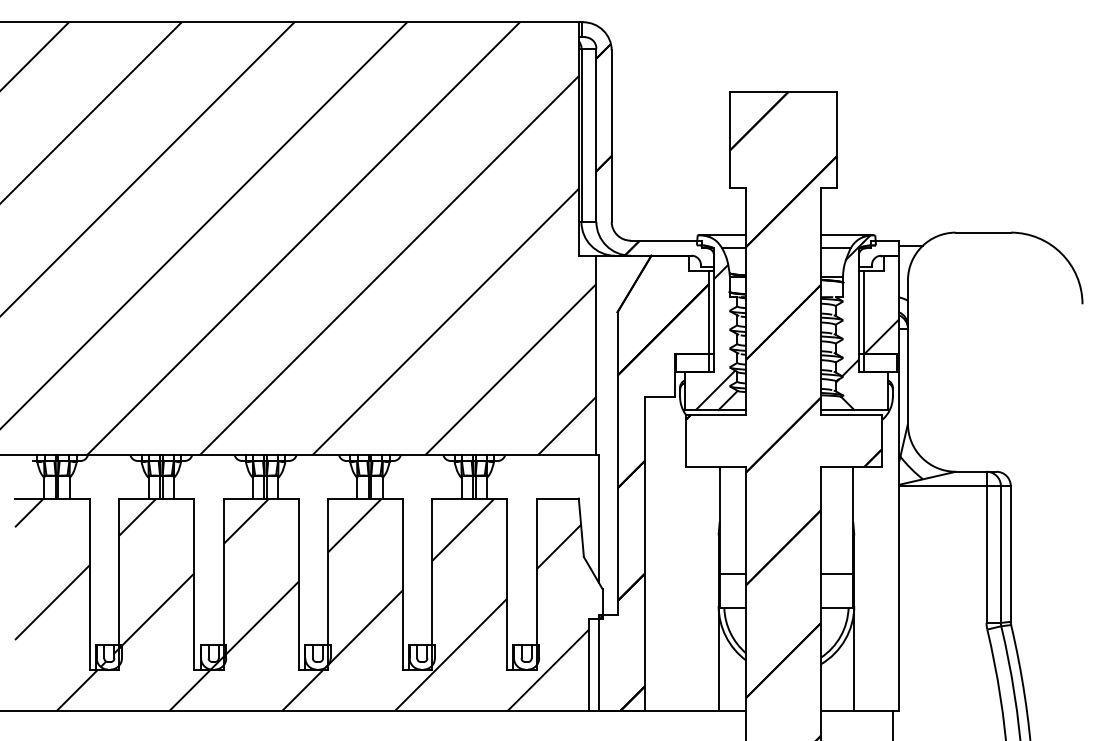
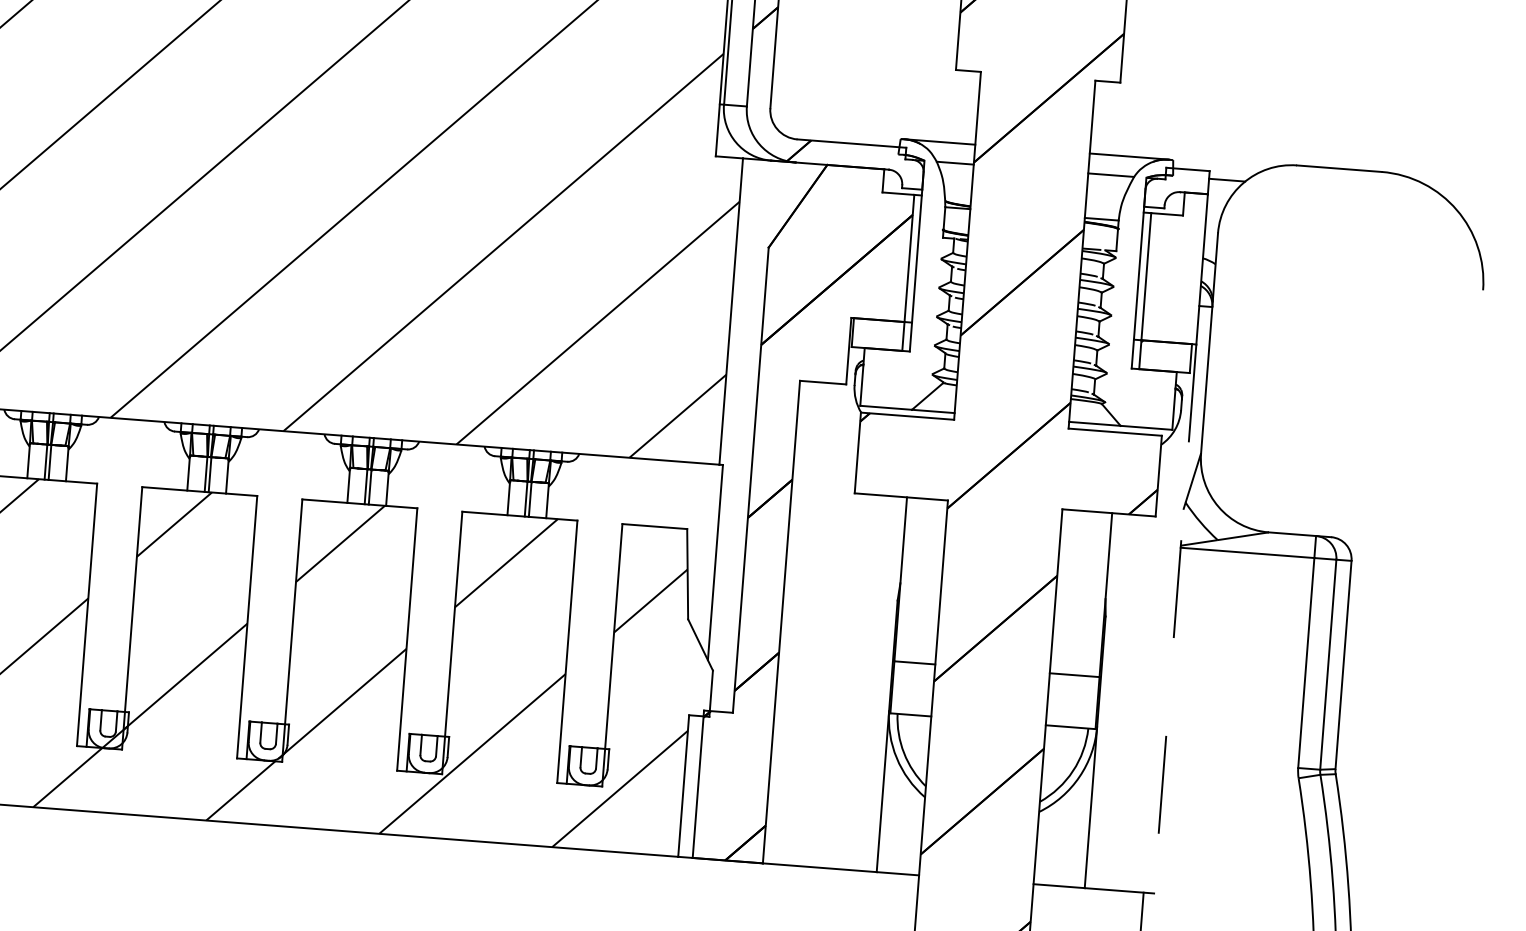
hatch: (852, 308) -> (1129, 269), removed
hatch: (881, 336) -> (1170, 316), removed
hatch: (715, 337) -> (915, 297), removed
line: (899, 532) -> (1175, 618), solid -> dashed

